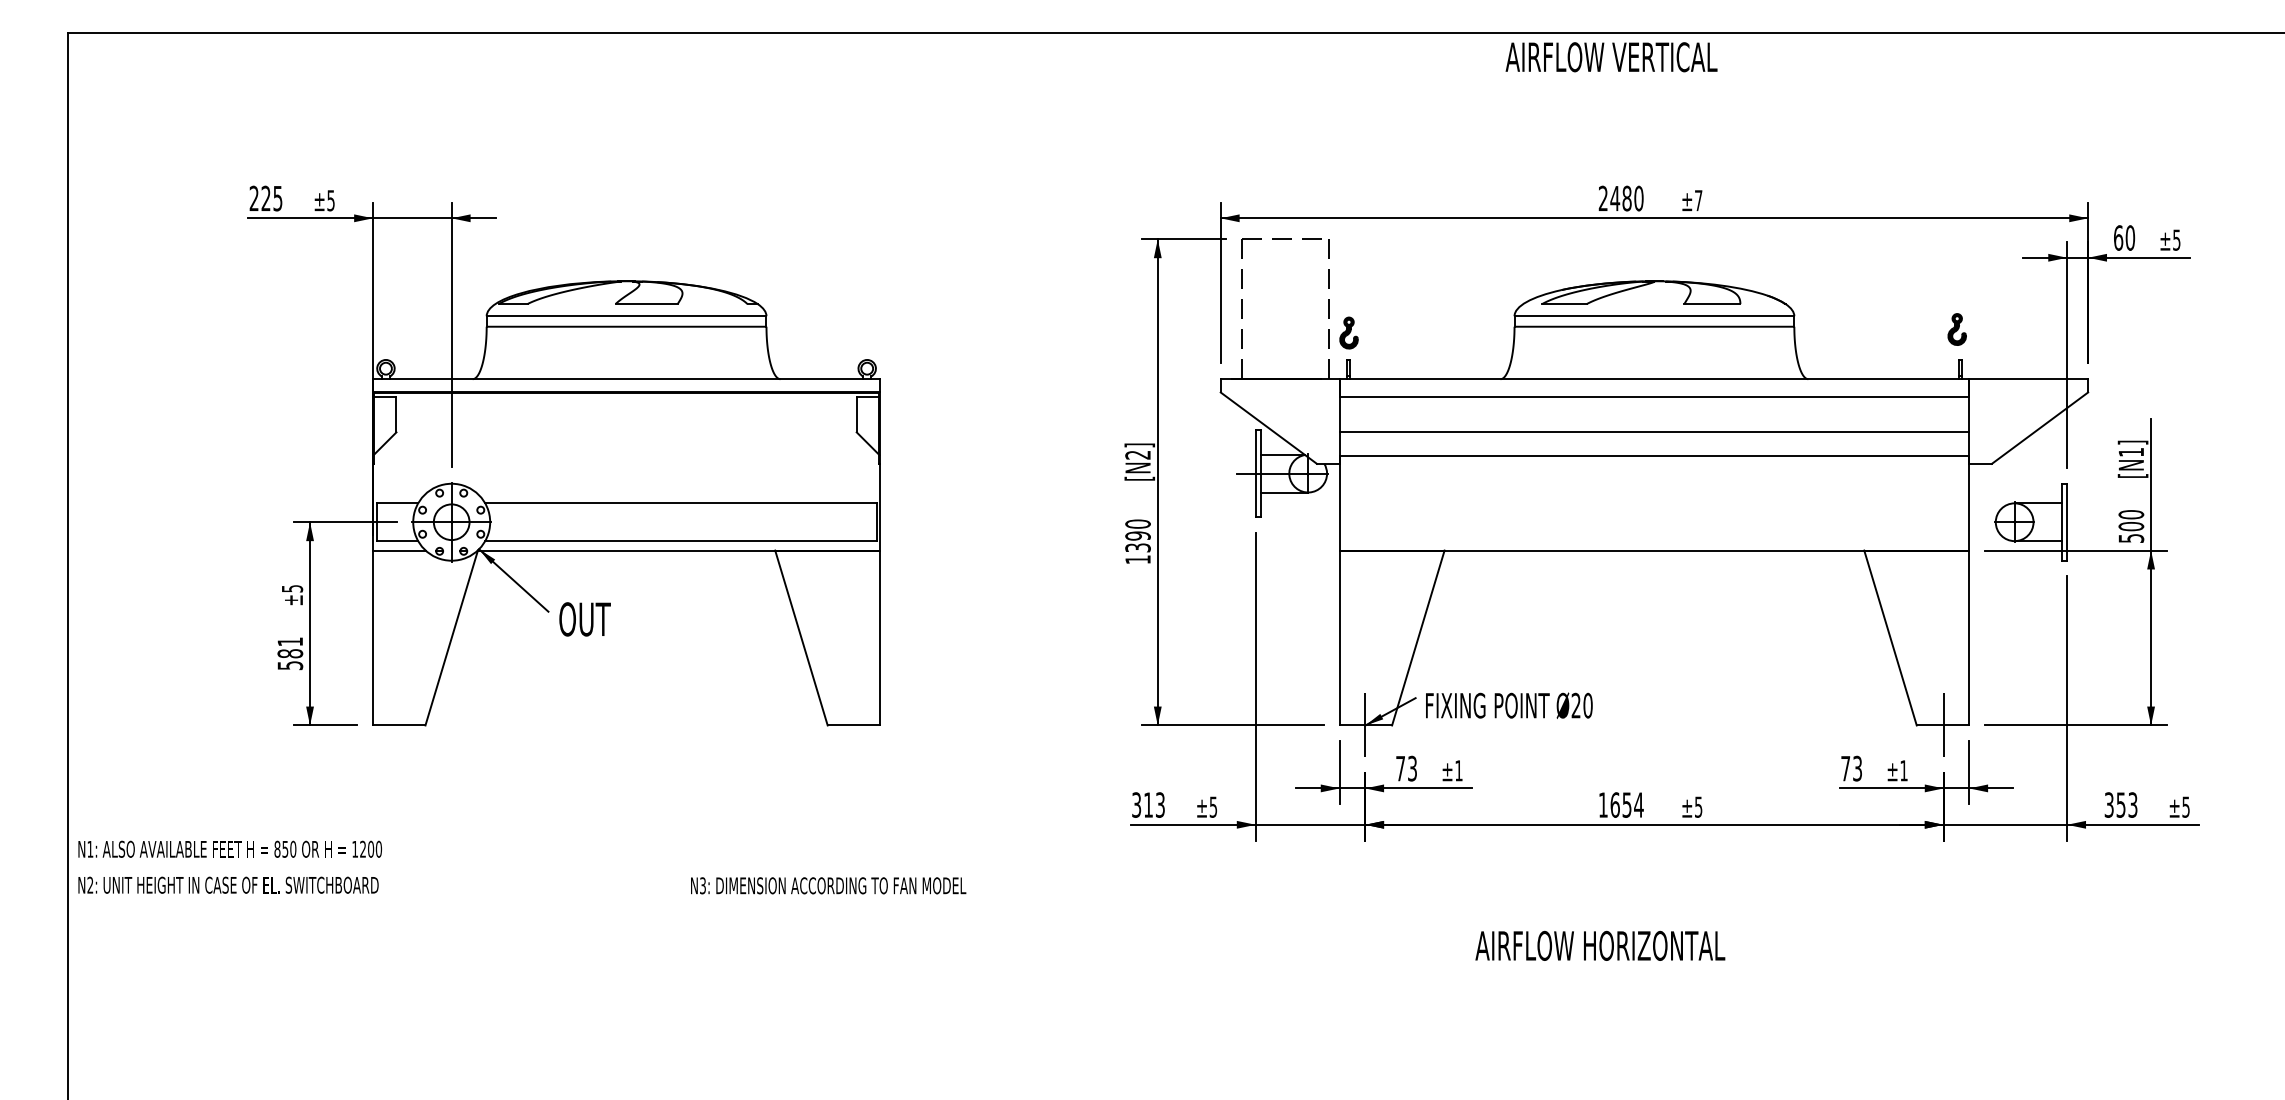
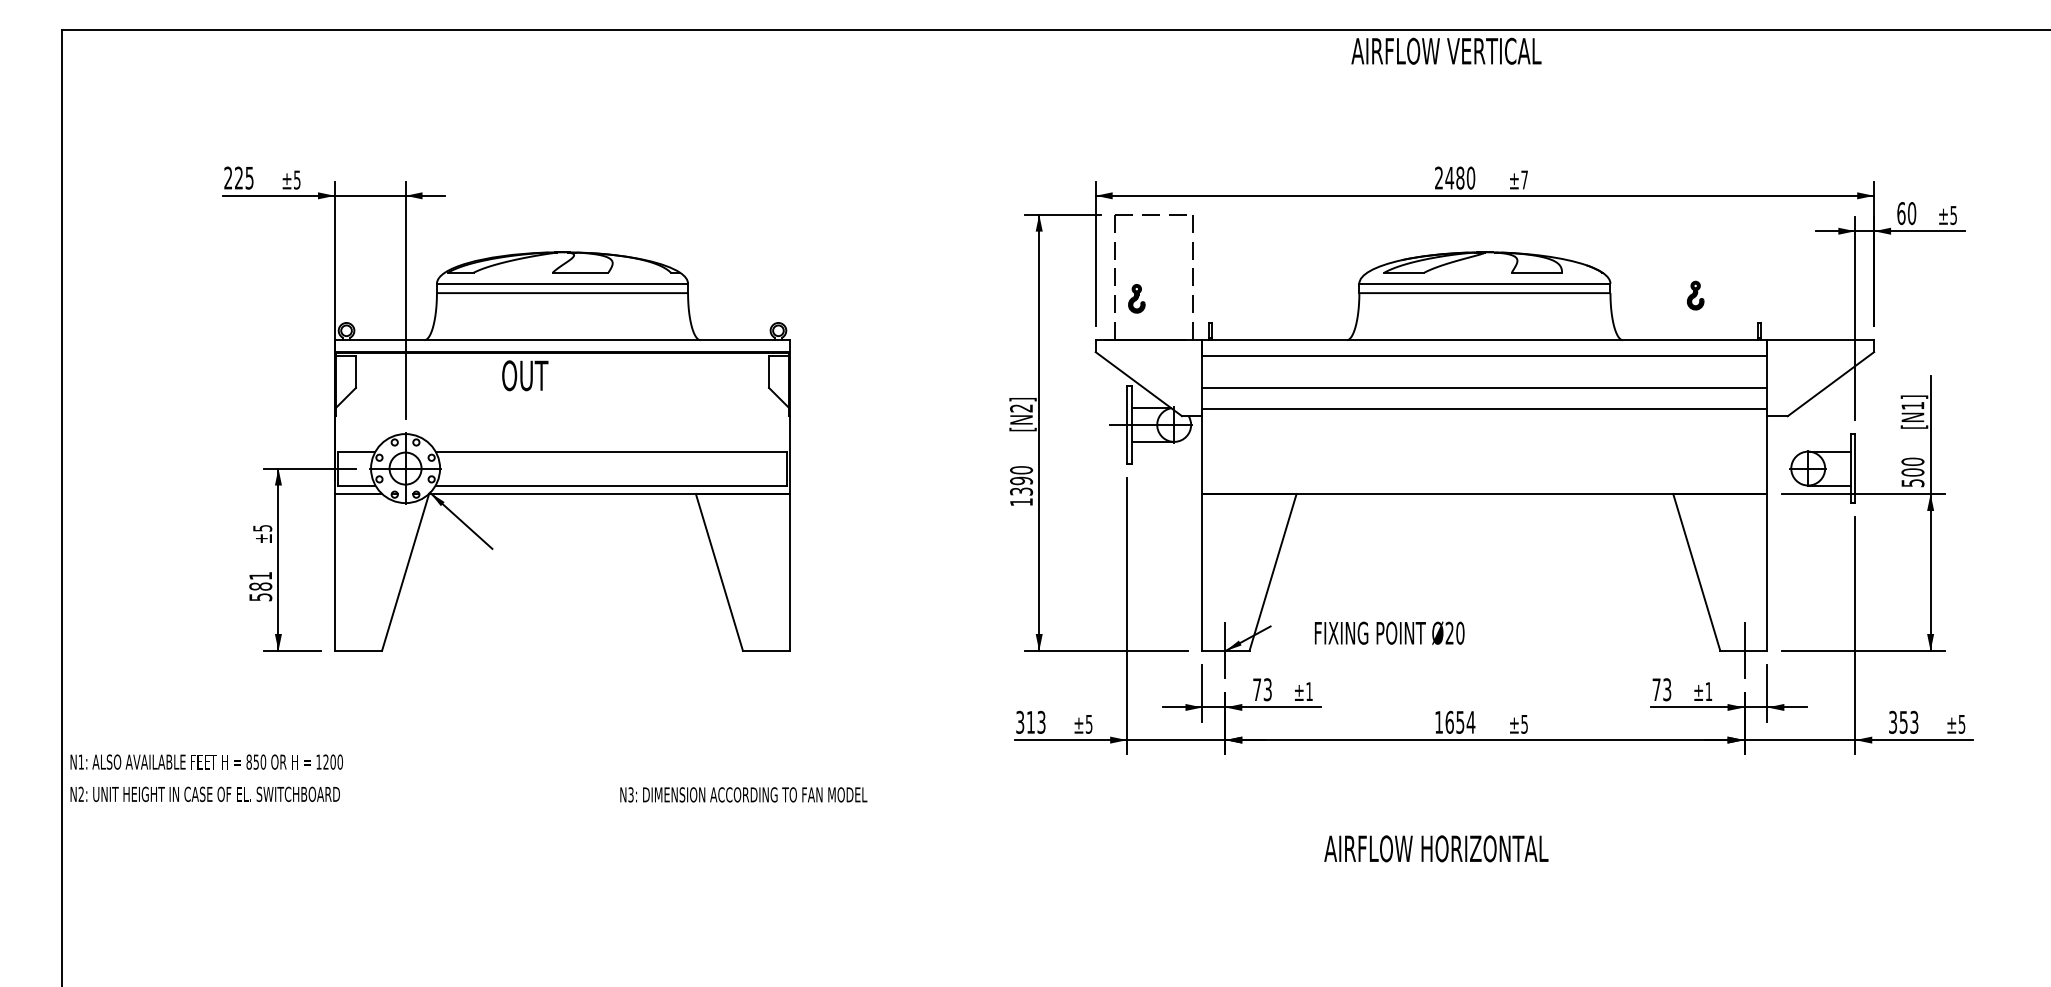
part: (1957, 329) -> (1695, 295), moved
part: (1348, 332) -> (1136, 298), moved
text: (585, 619) -> (525, 375), moved
text: (1509, 704) -> (1389, 632), moved

